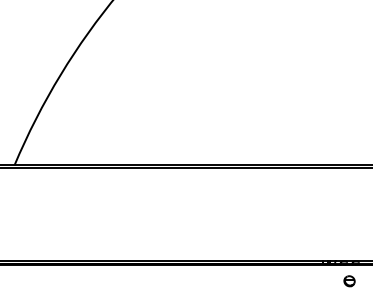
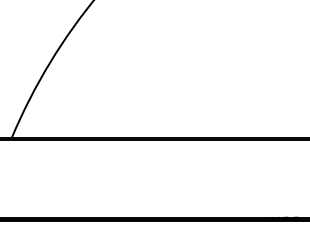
part: (349, 281) -> (290, 234), removed

